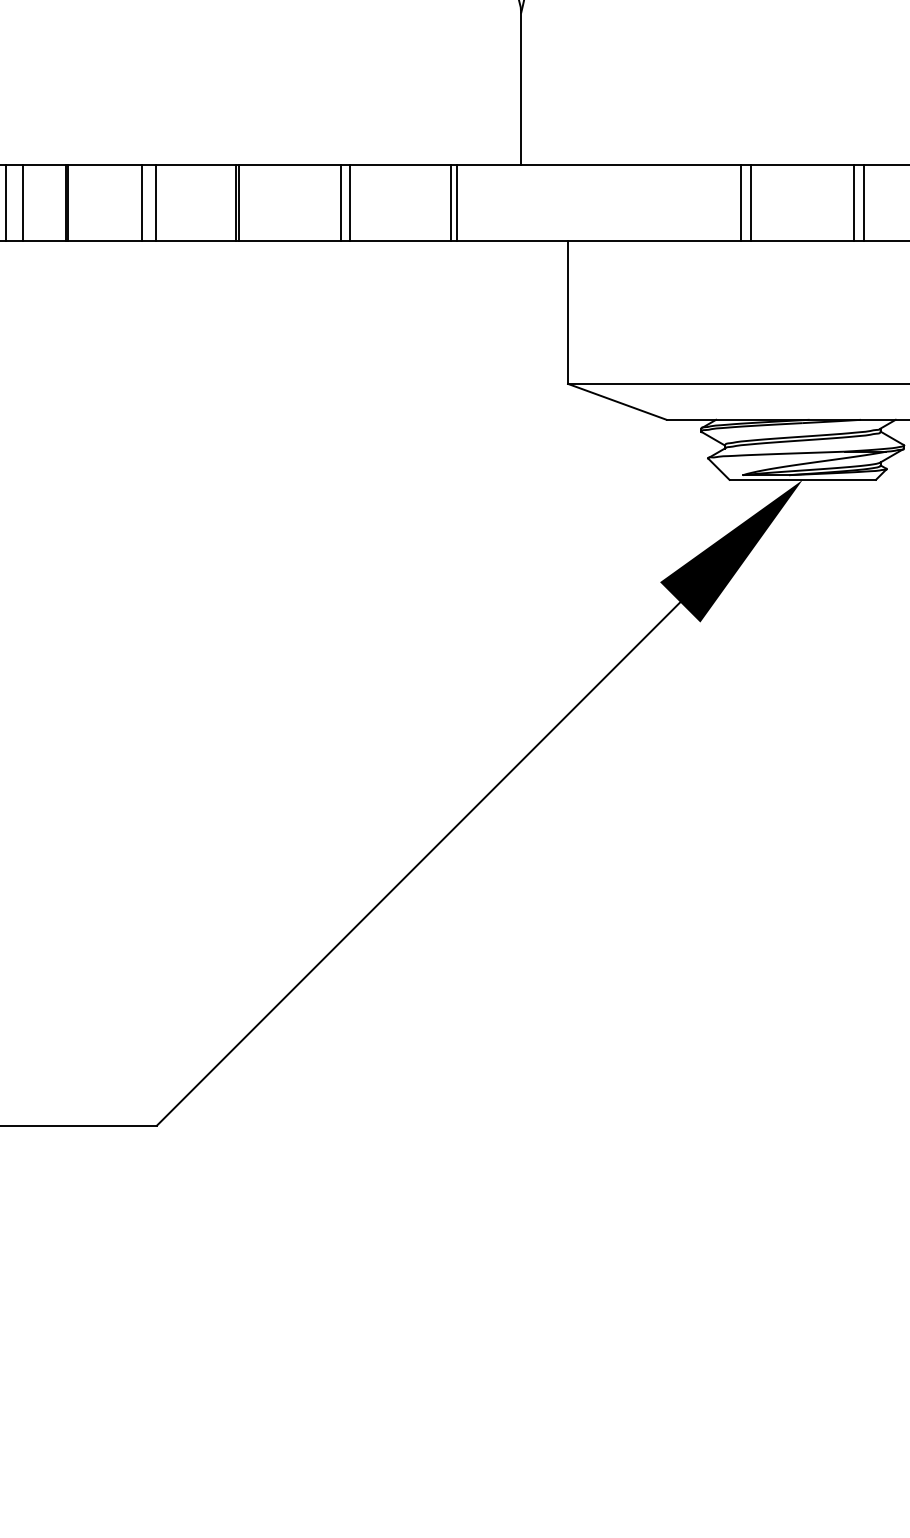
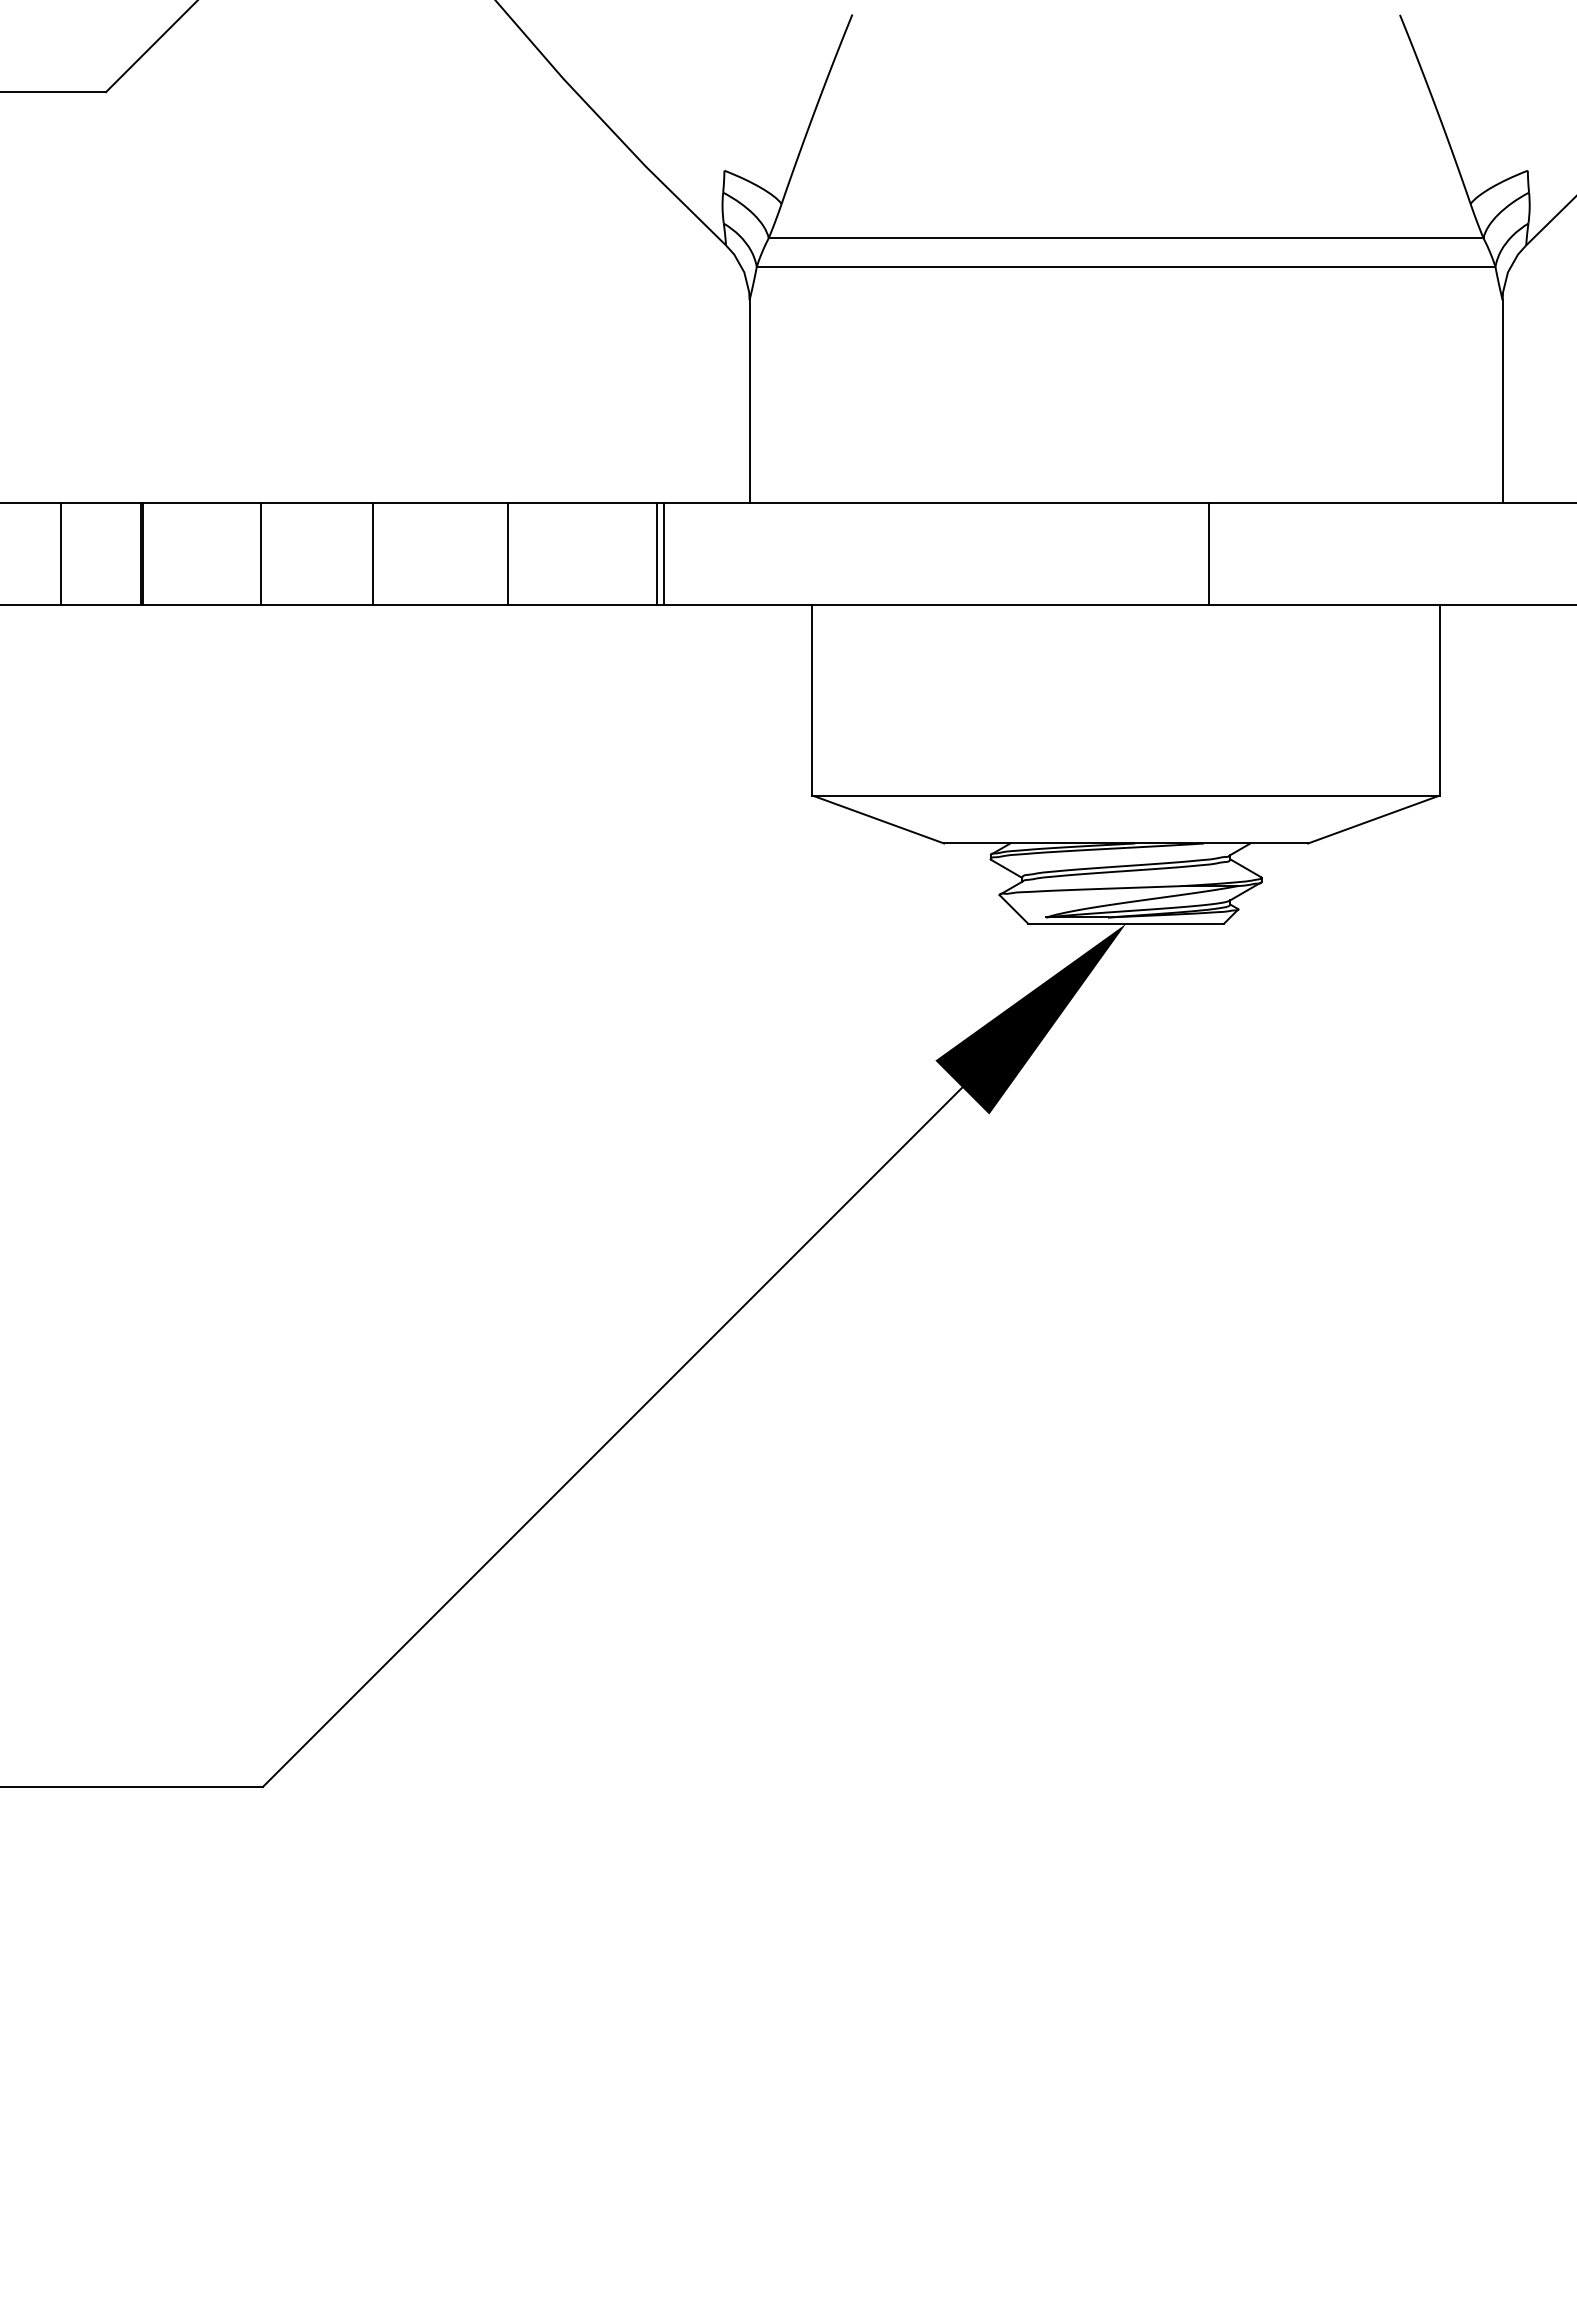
line: (22, 203) -> (83, 554), removed
line: (141, 203) -> (242, 554), removed
line: (235, 203) -> (368, 554), removed
line: (350, 203) -> (521, 554), removed
line: (740, 203) -> (1043, 554), removed
line: (751, 203) -> (1057, 554), removed
line: (854, 203) -> (1195, 554), removed

